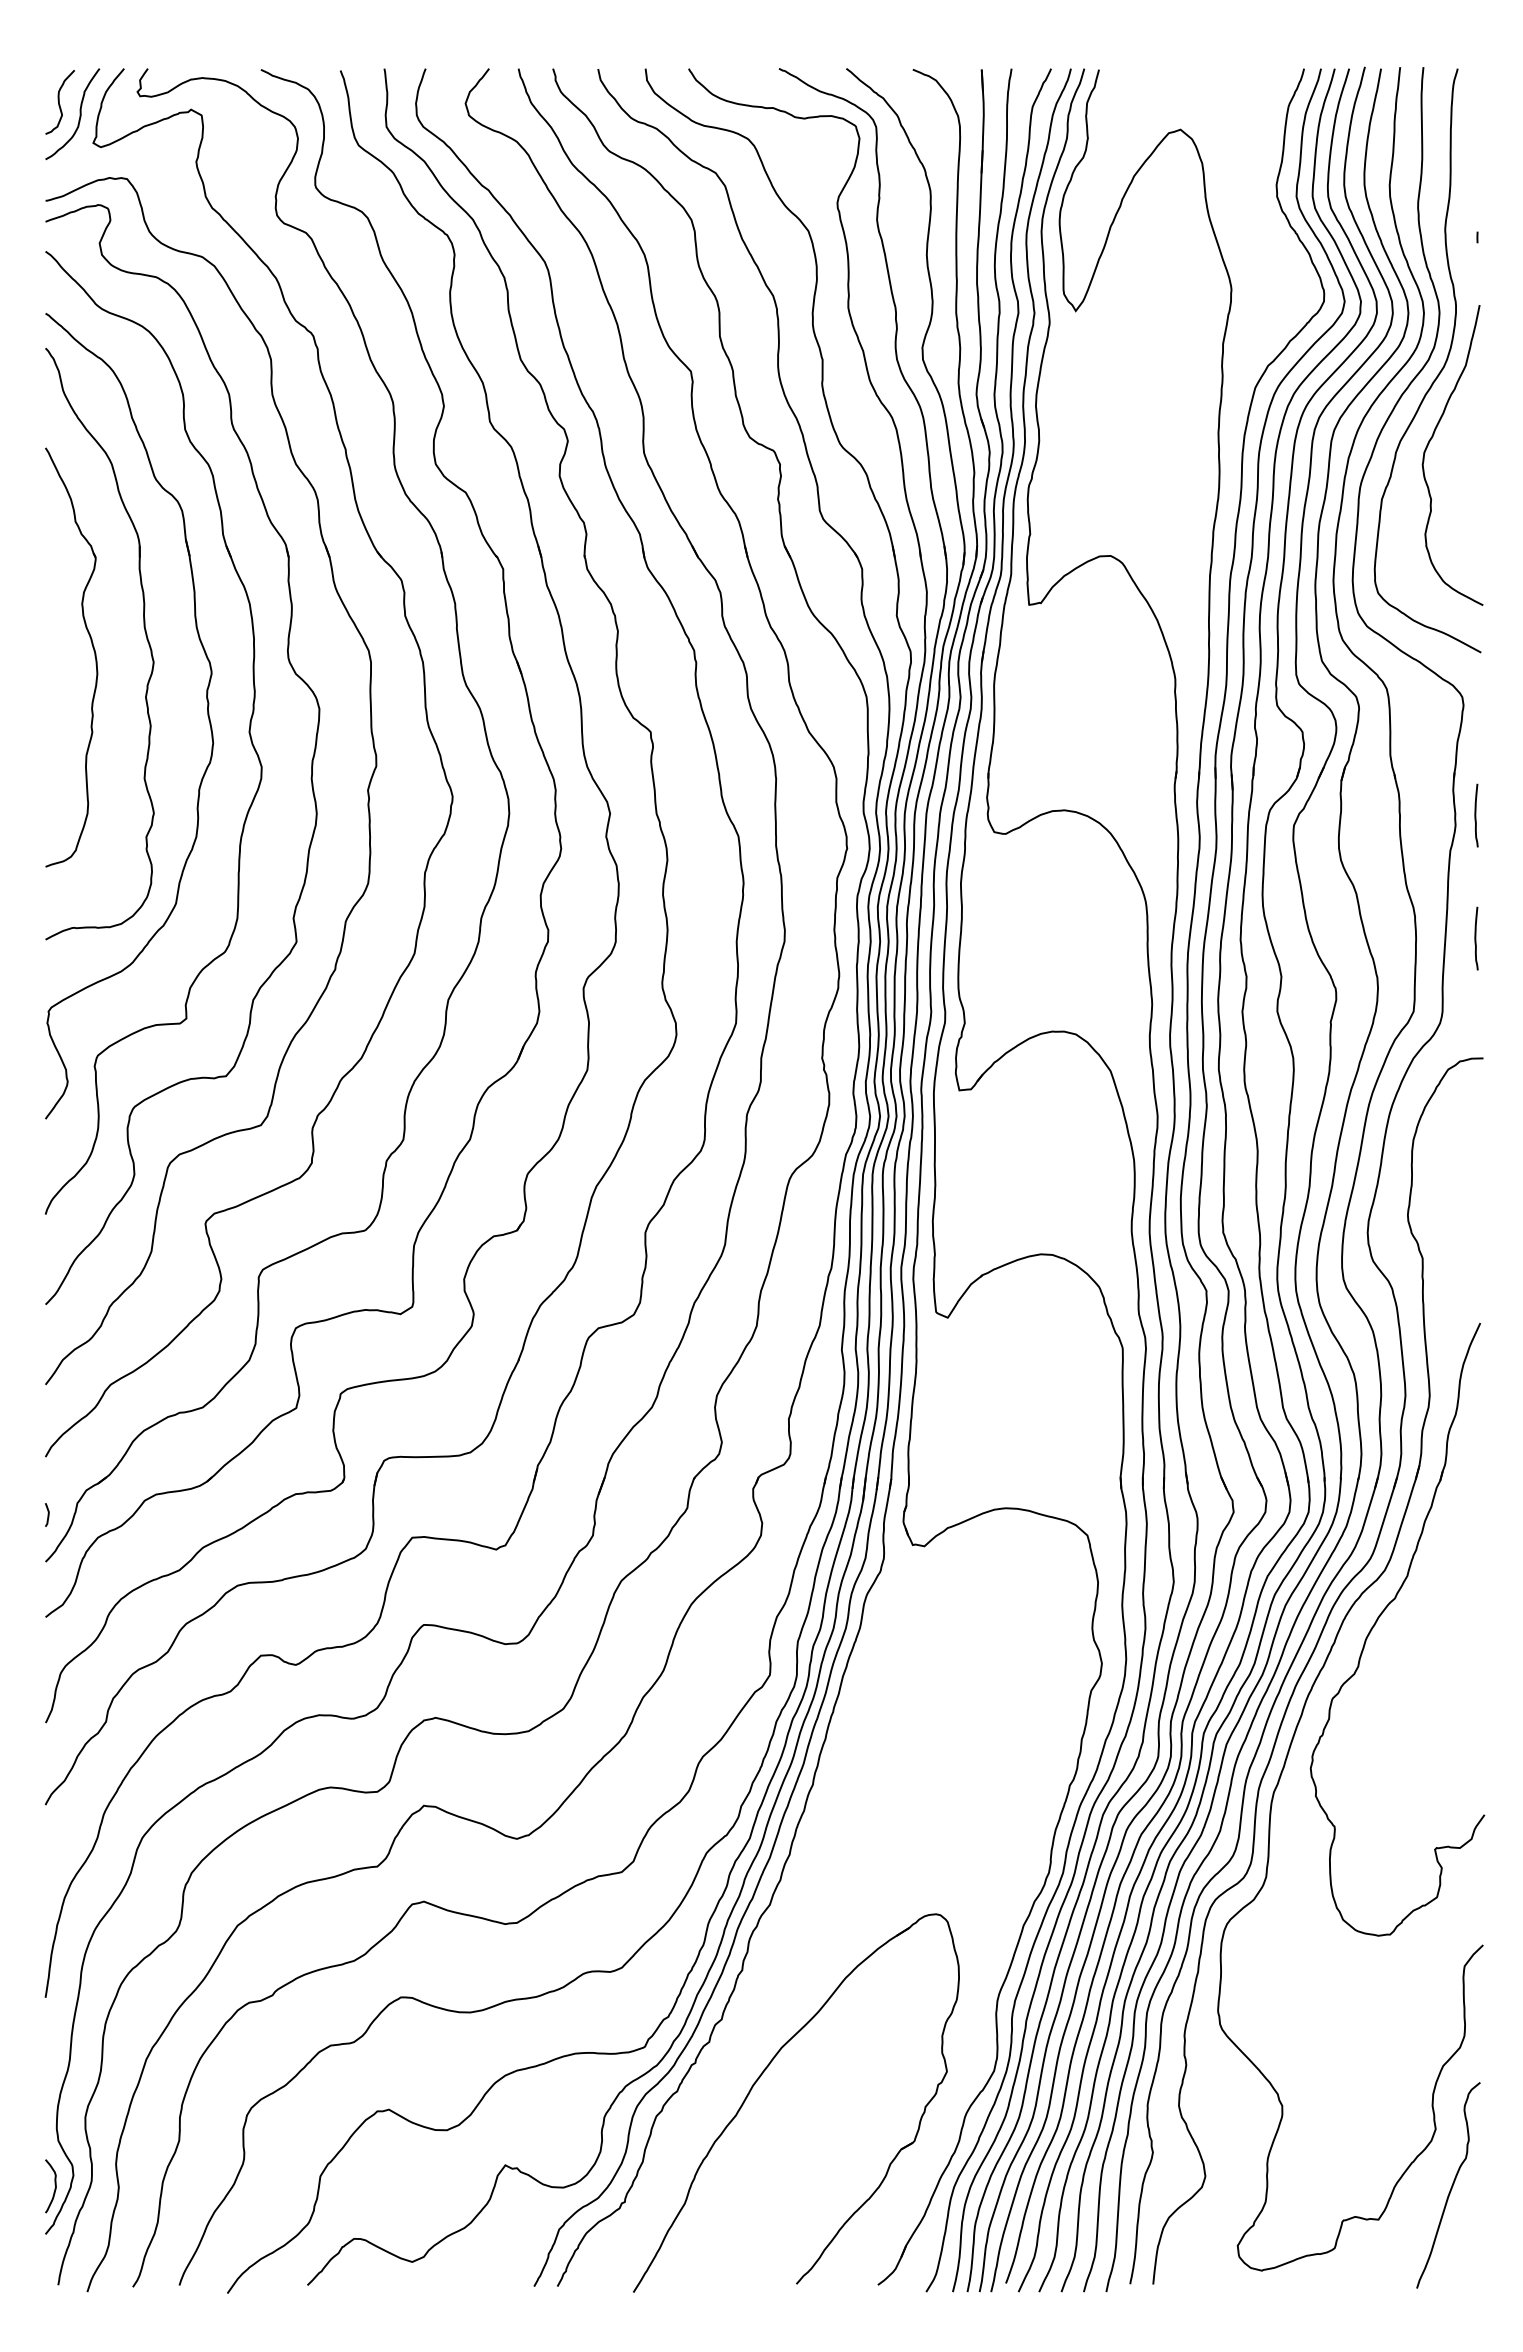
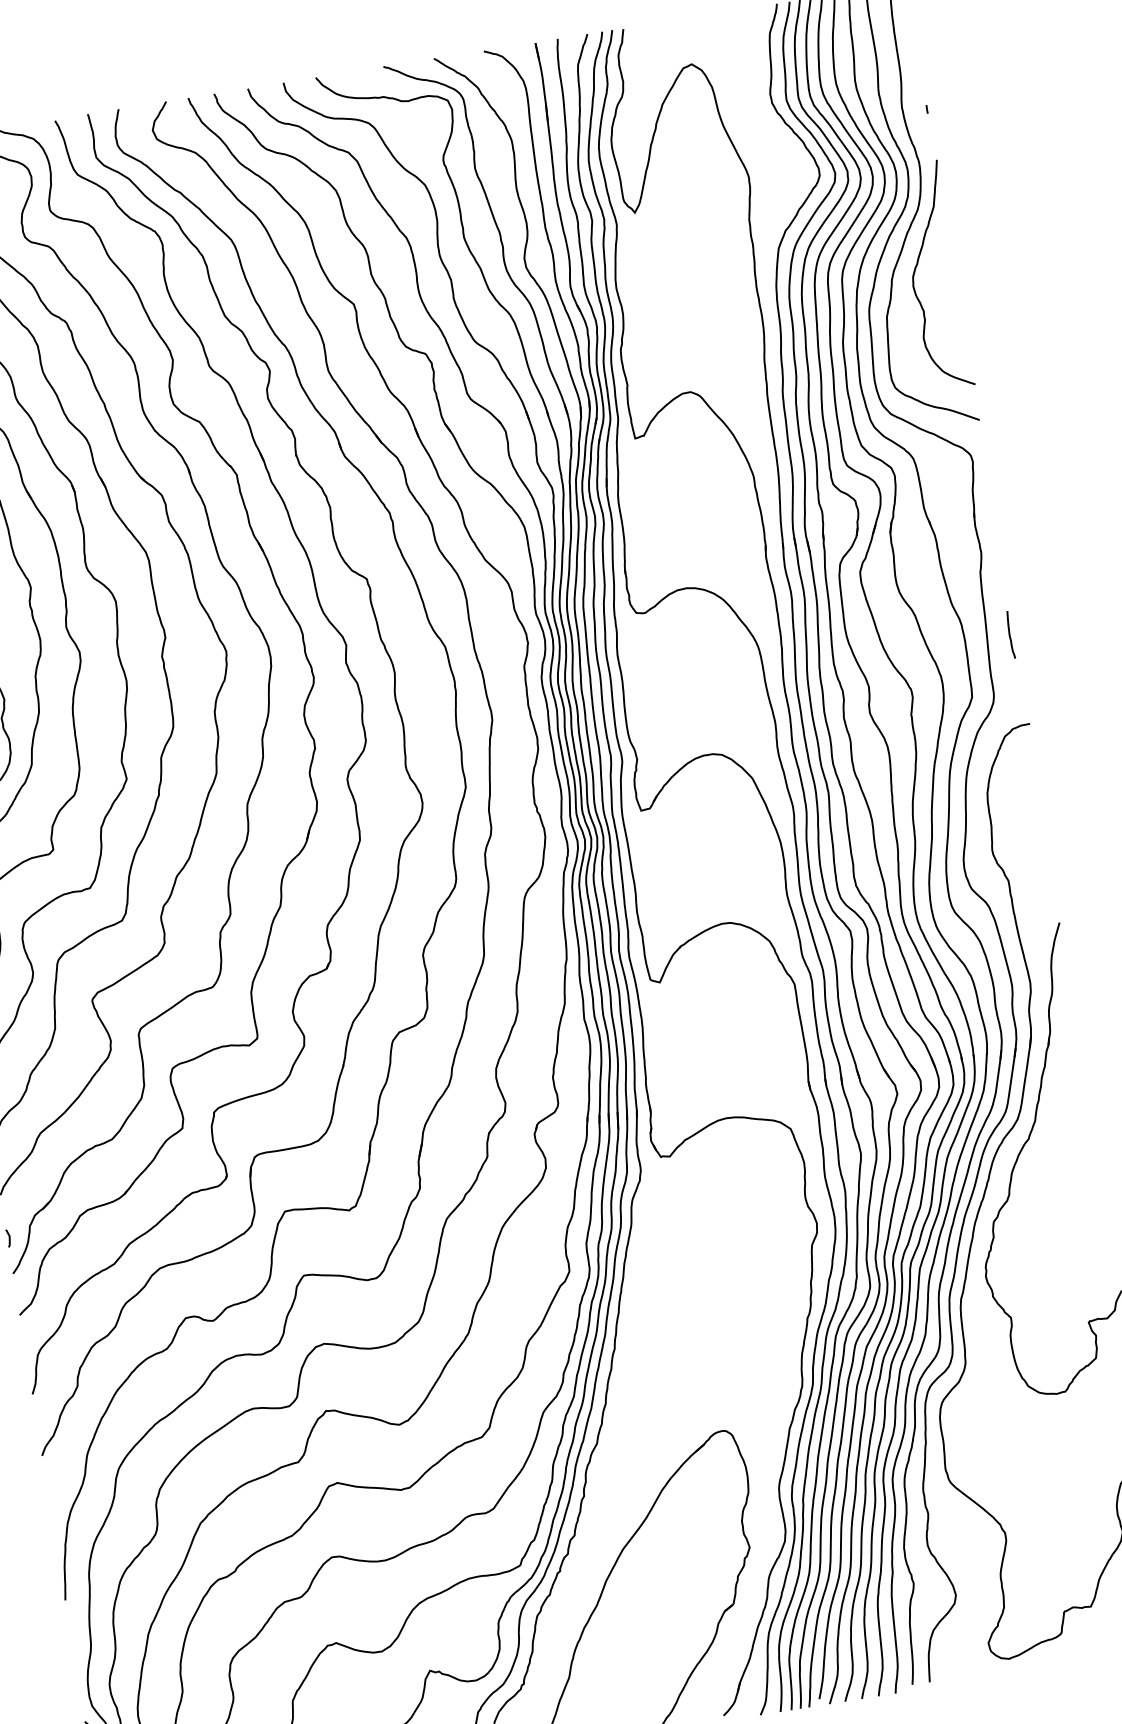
curve: (1476, 815) -> (995, 542), removed

